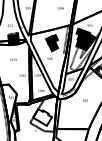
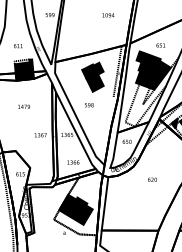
fill: (42, 117) -> (75, 209), added

